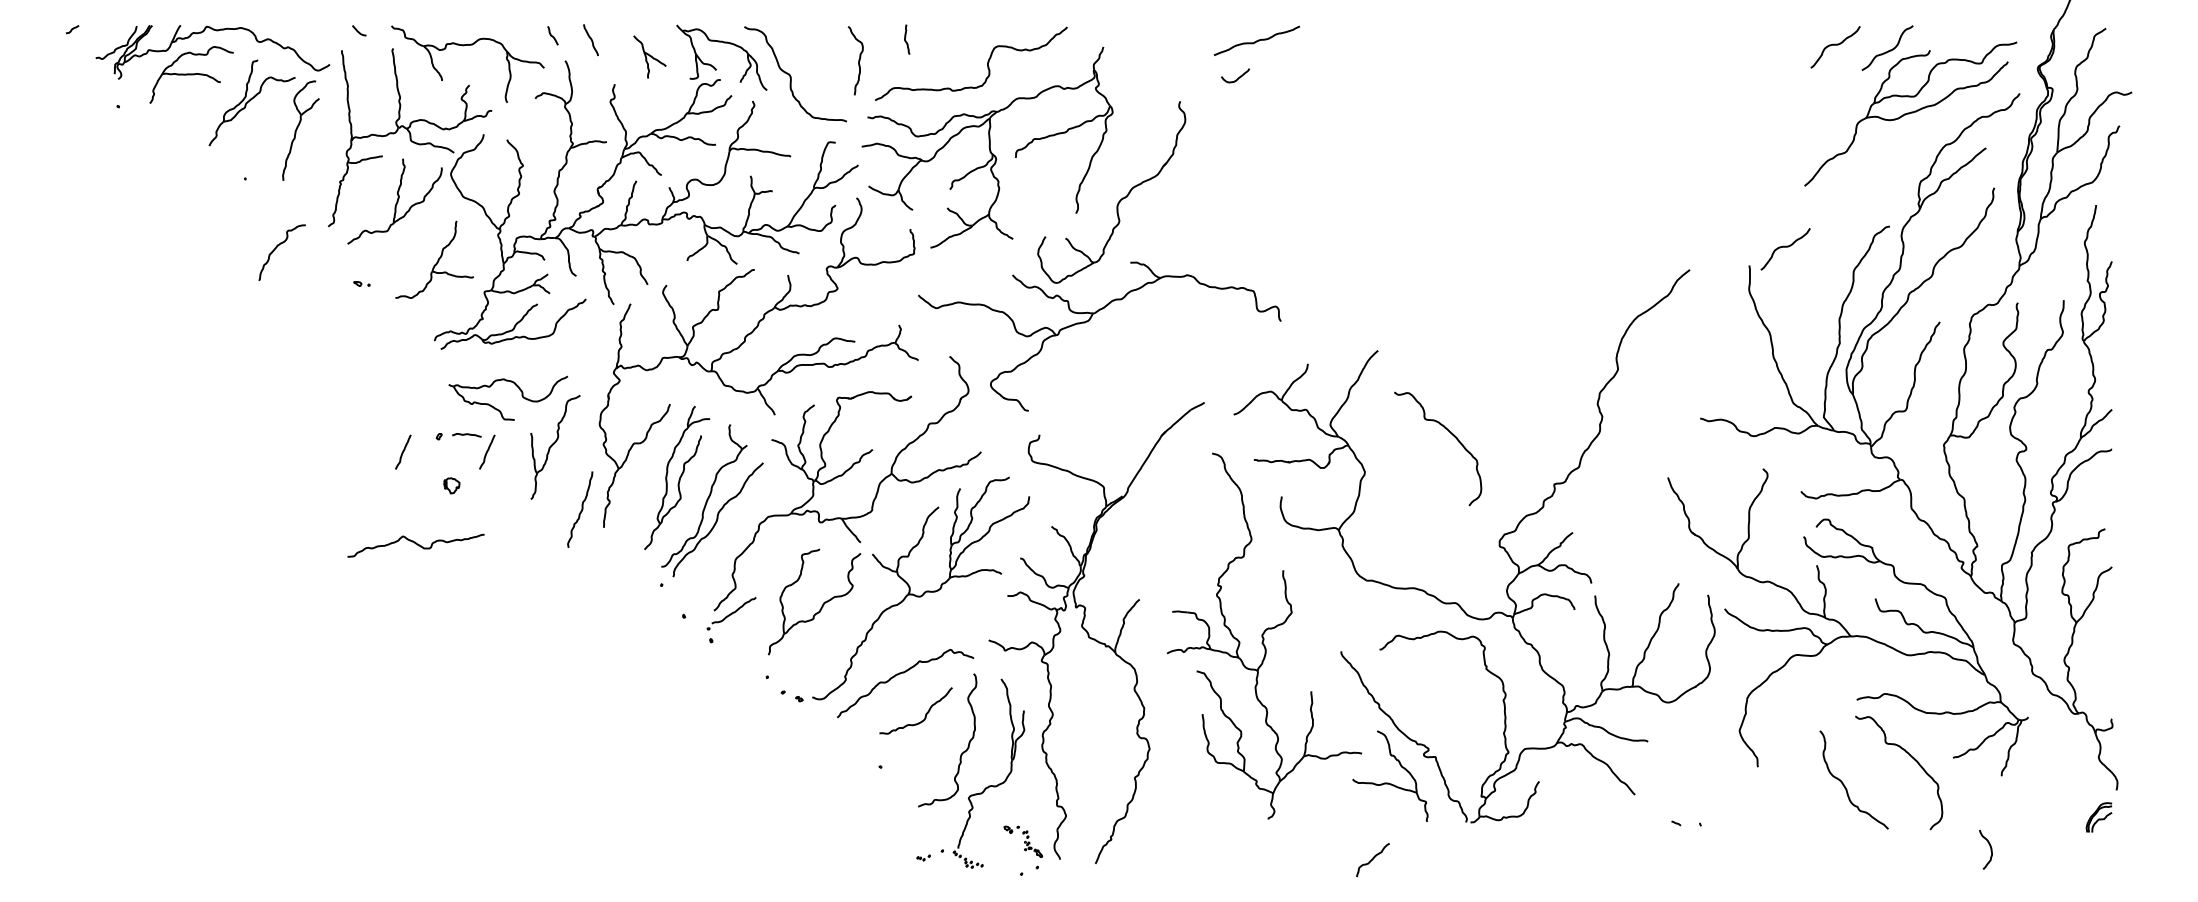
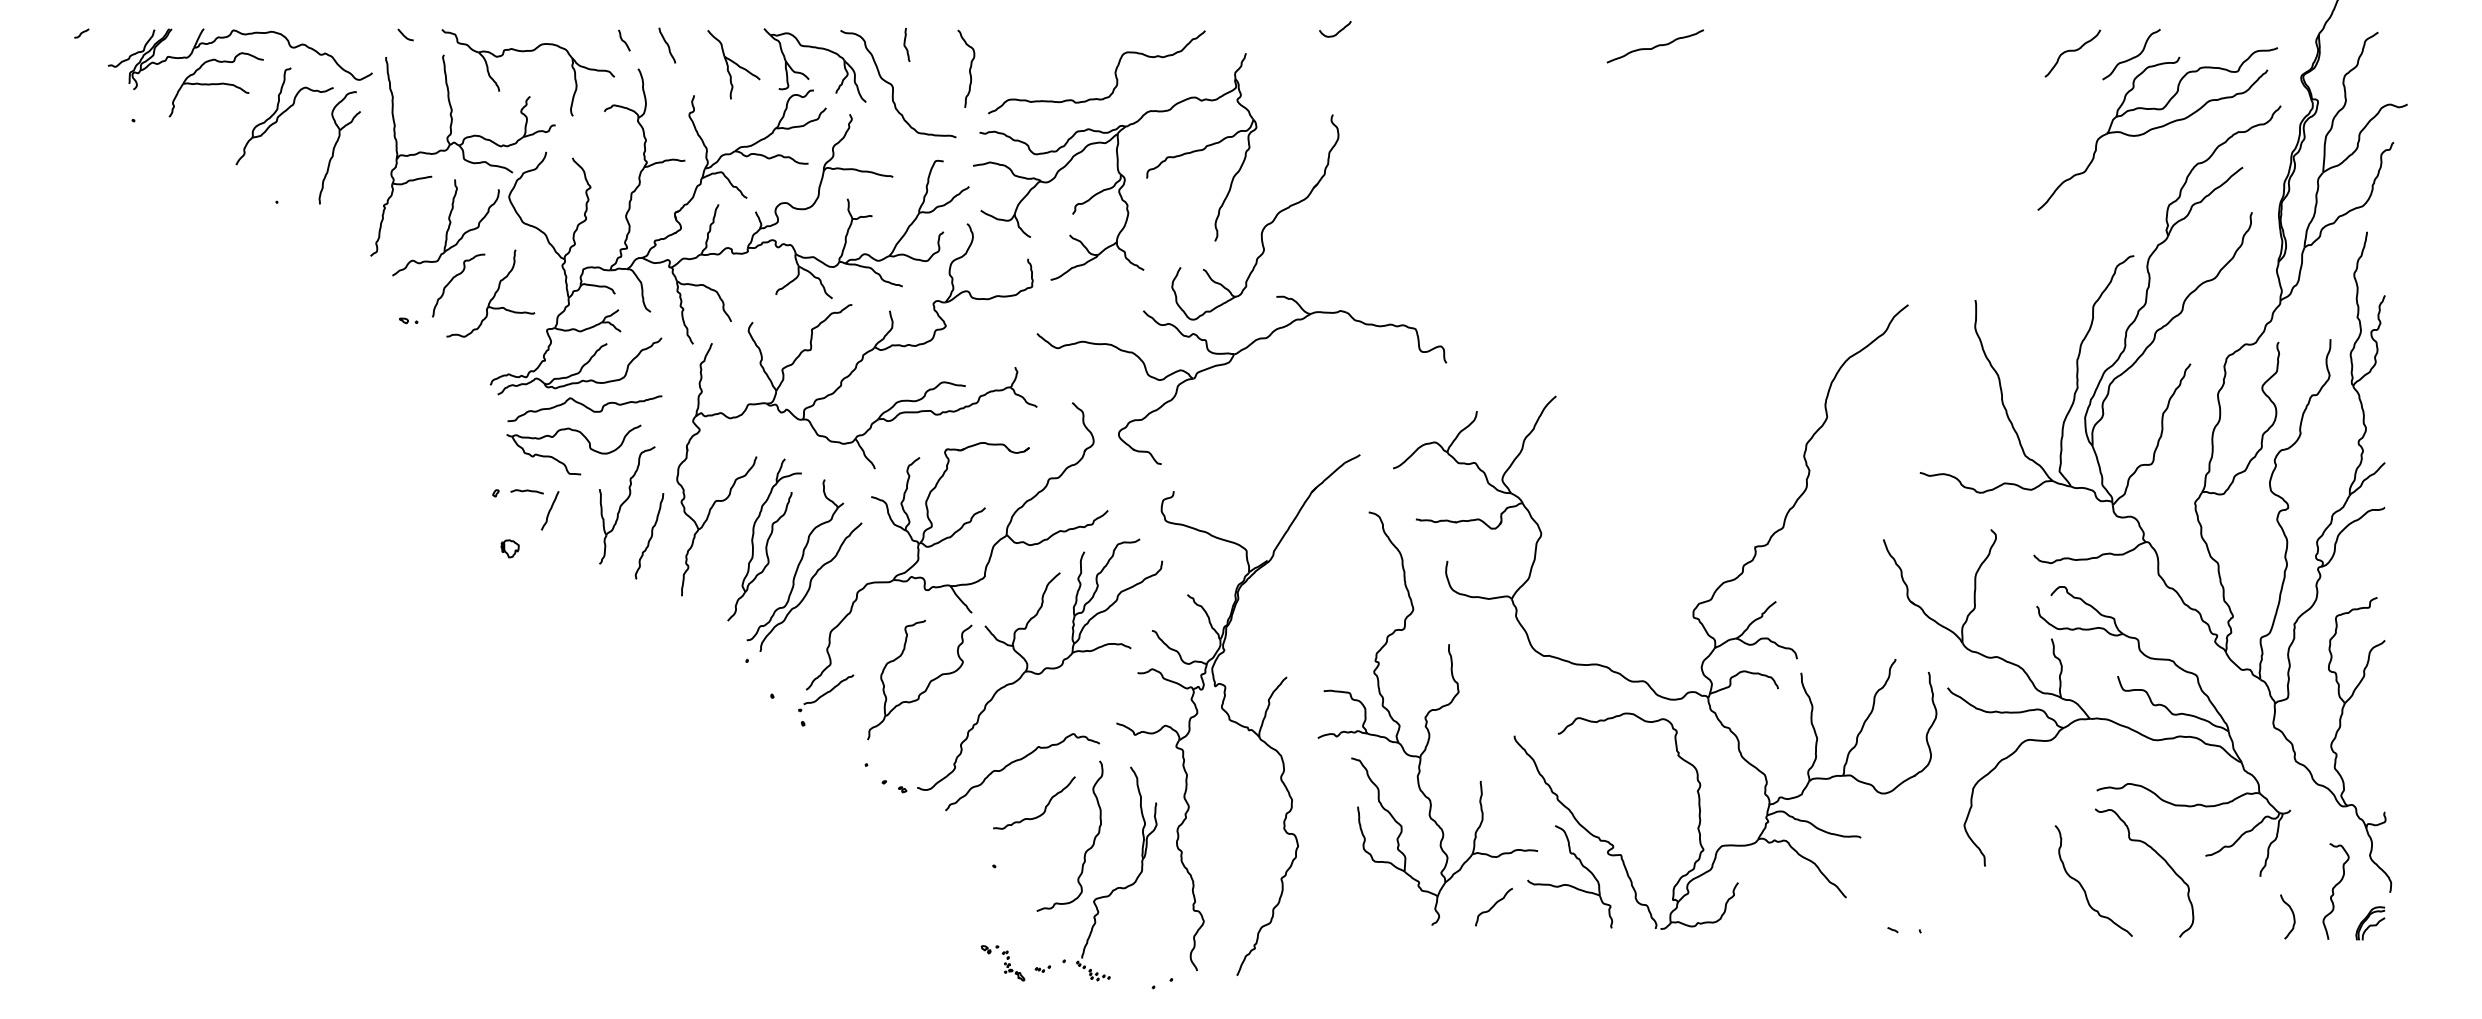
curve: (906, 40) -> (906, 45), moved
curve: (1256, 40) -> (1654, 45), moved
part: (649, 56) -> (733, 63), size x1.43
curve: (1238, 77) -> (1338, 31), moved
curve: (277, 247) -> (453, 279), moved
curve: (1785, 247) -> (2016, 279), removed
curve: (1451, 434) -> (1639, 490), removed
curve: (403, 451) -> (455, 510), removed
curve: (581, 509) -> (650, 536), moved
curve: (415, 544) -> (584, 407), moved
curve: (2066, 789) -> (2333, 891), added
part: (1023, 841) -> (1003, 962), moved
curve: (1989, 846) -> (2291, 913), moved
curve: (1372, 860) -> (1493, 907), moved

